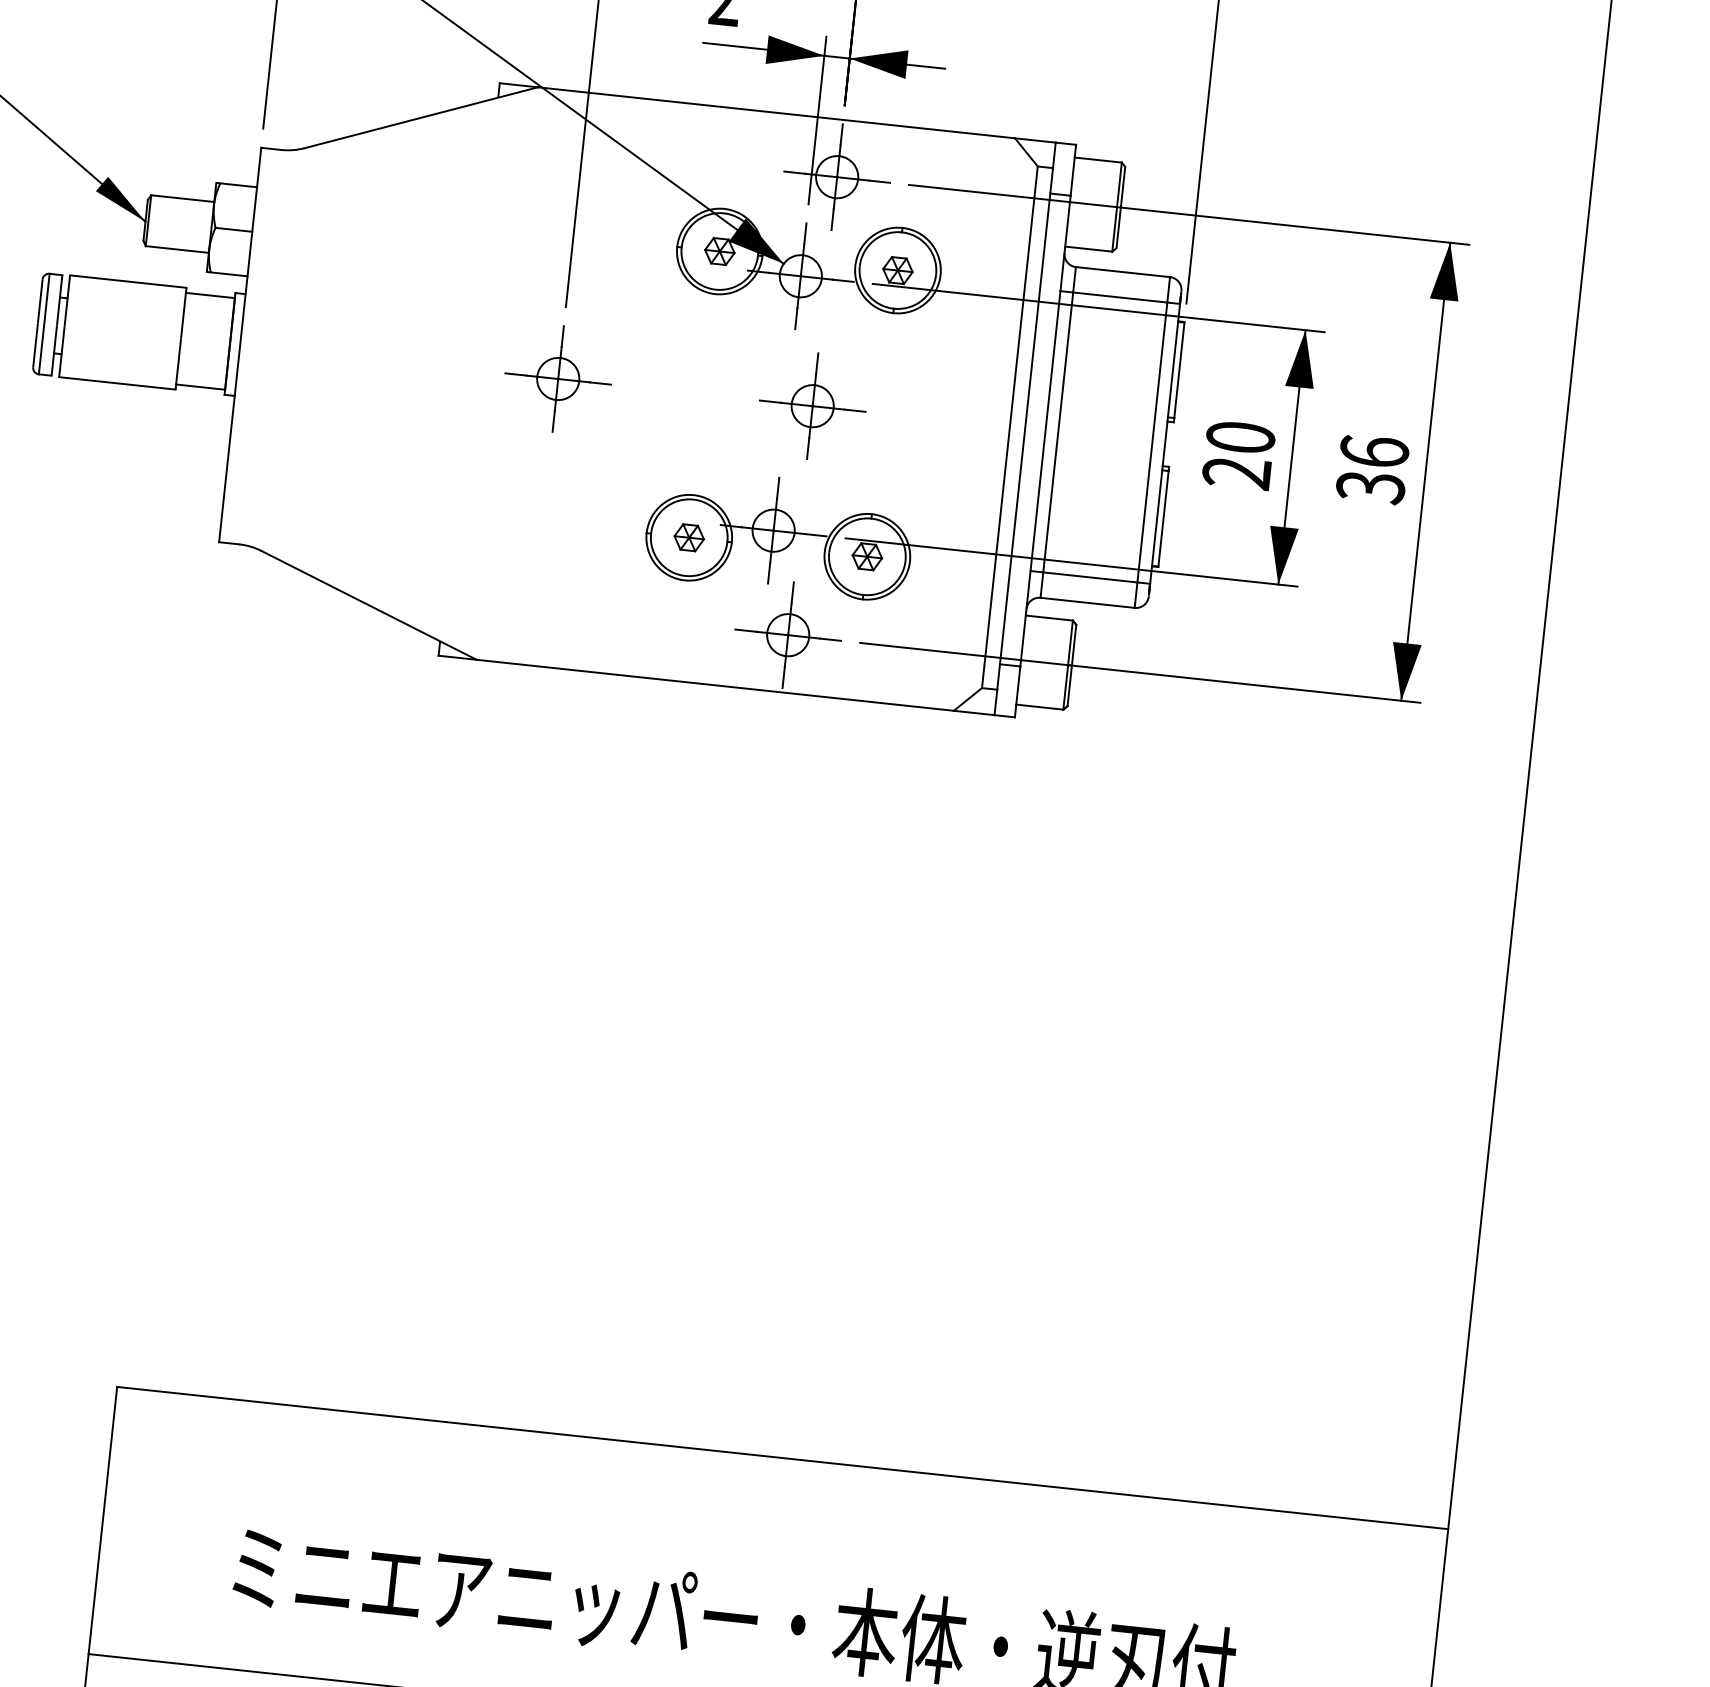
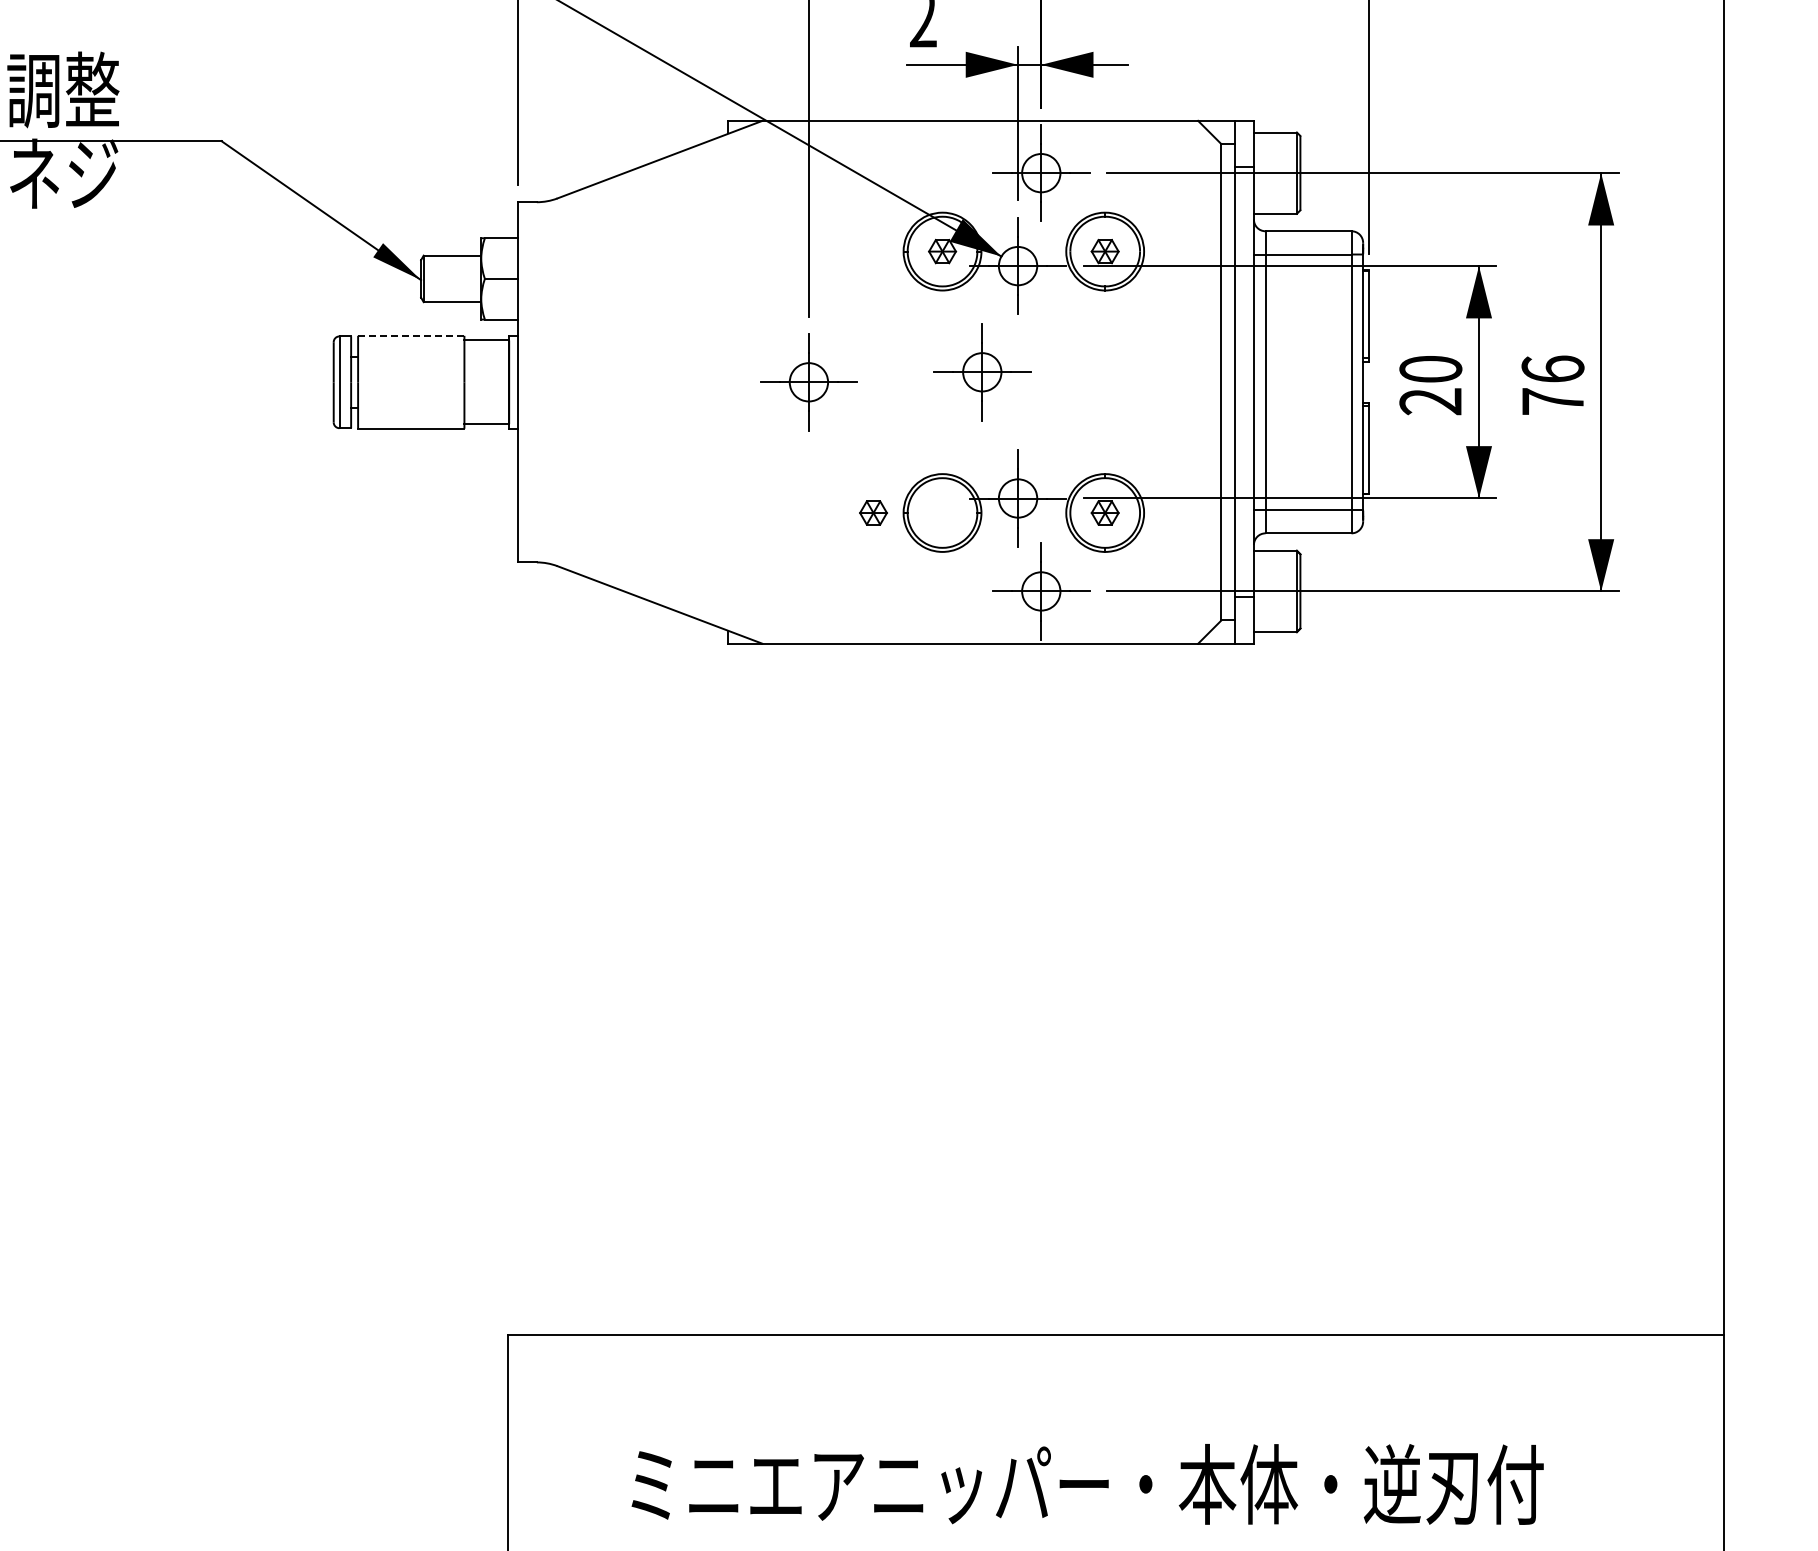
line: (127, 281) -> (410, 335), solid -> dashed
part: (812, 406) -> (982, 372), moved
text: (1370, 487) -> (1552, 401), 36 -> 76
part: (689, 537) -> (873, 512), moved

